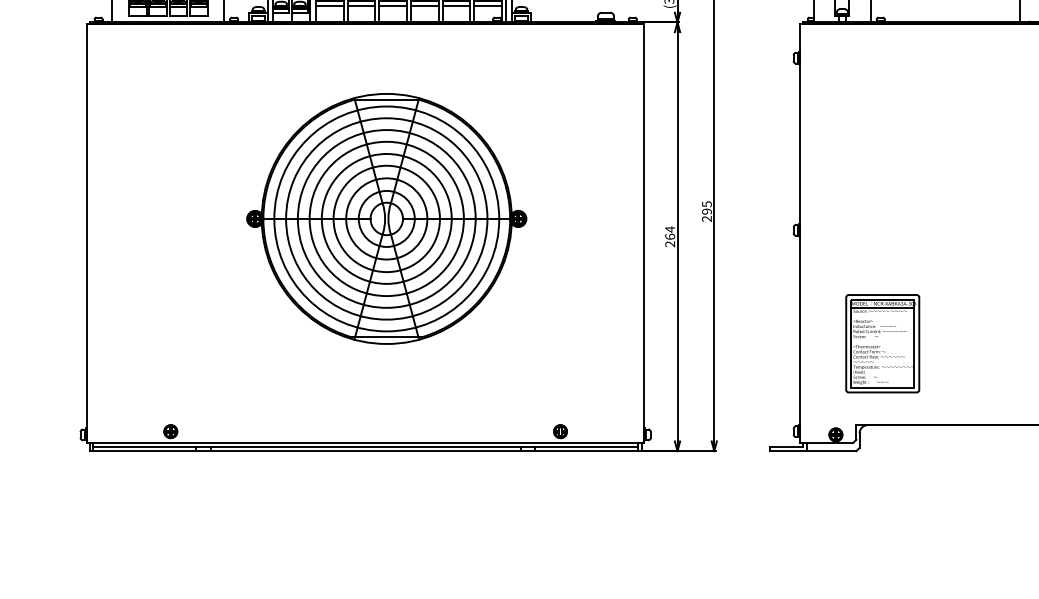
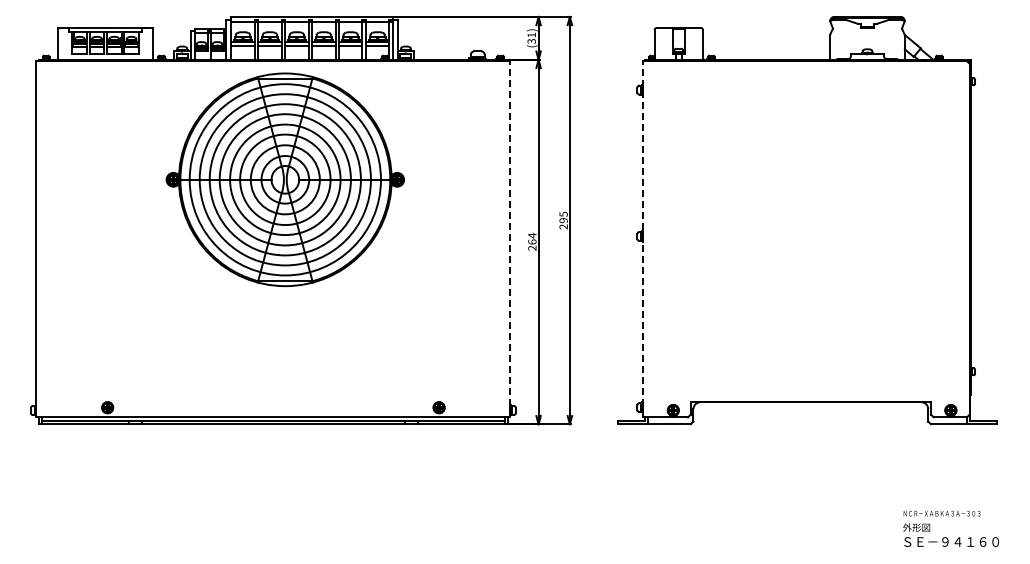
part: (385, 218) -> (284, 179), moved
line: (644, 232) -> (510, 238), solid -> dashed
line: (799, 232) -> (642, 238), solid -> dashed
part: (883, 343) -> (713, 332), removed

